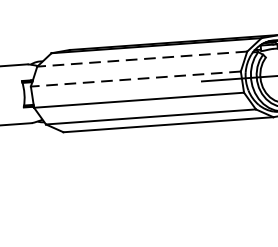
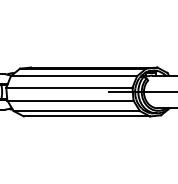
line: (141, 59) -> (73, 76), dashed -> solid
line: (134, 78) -> (68, 87), dashed -> solid

